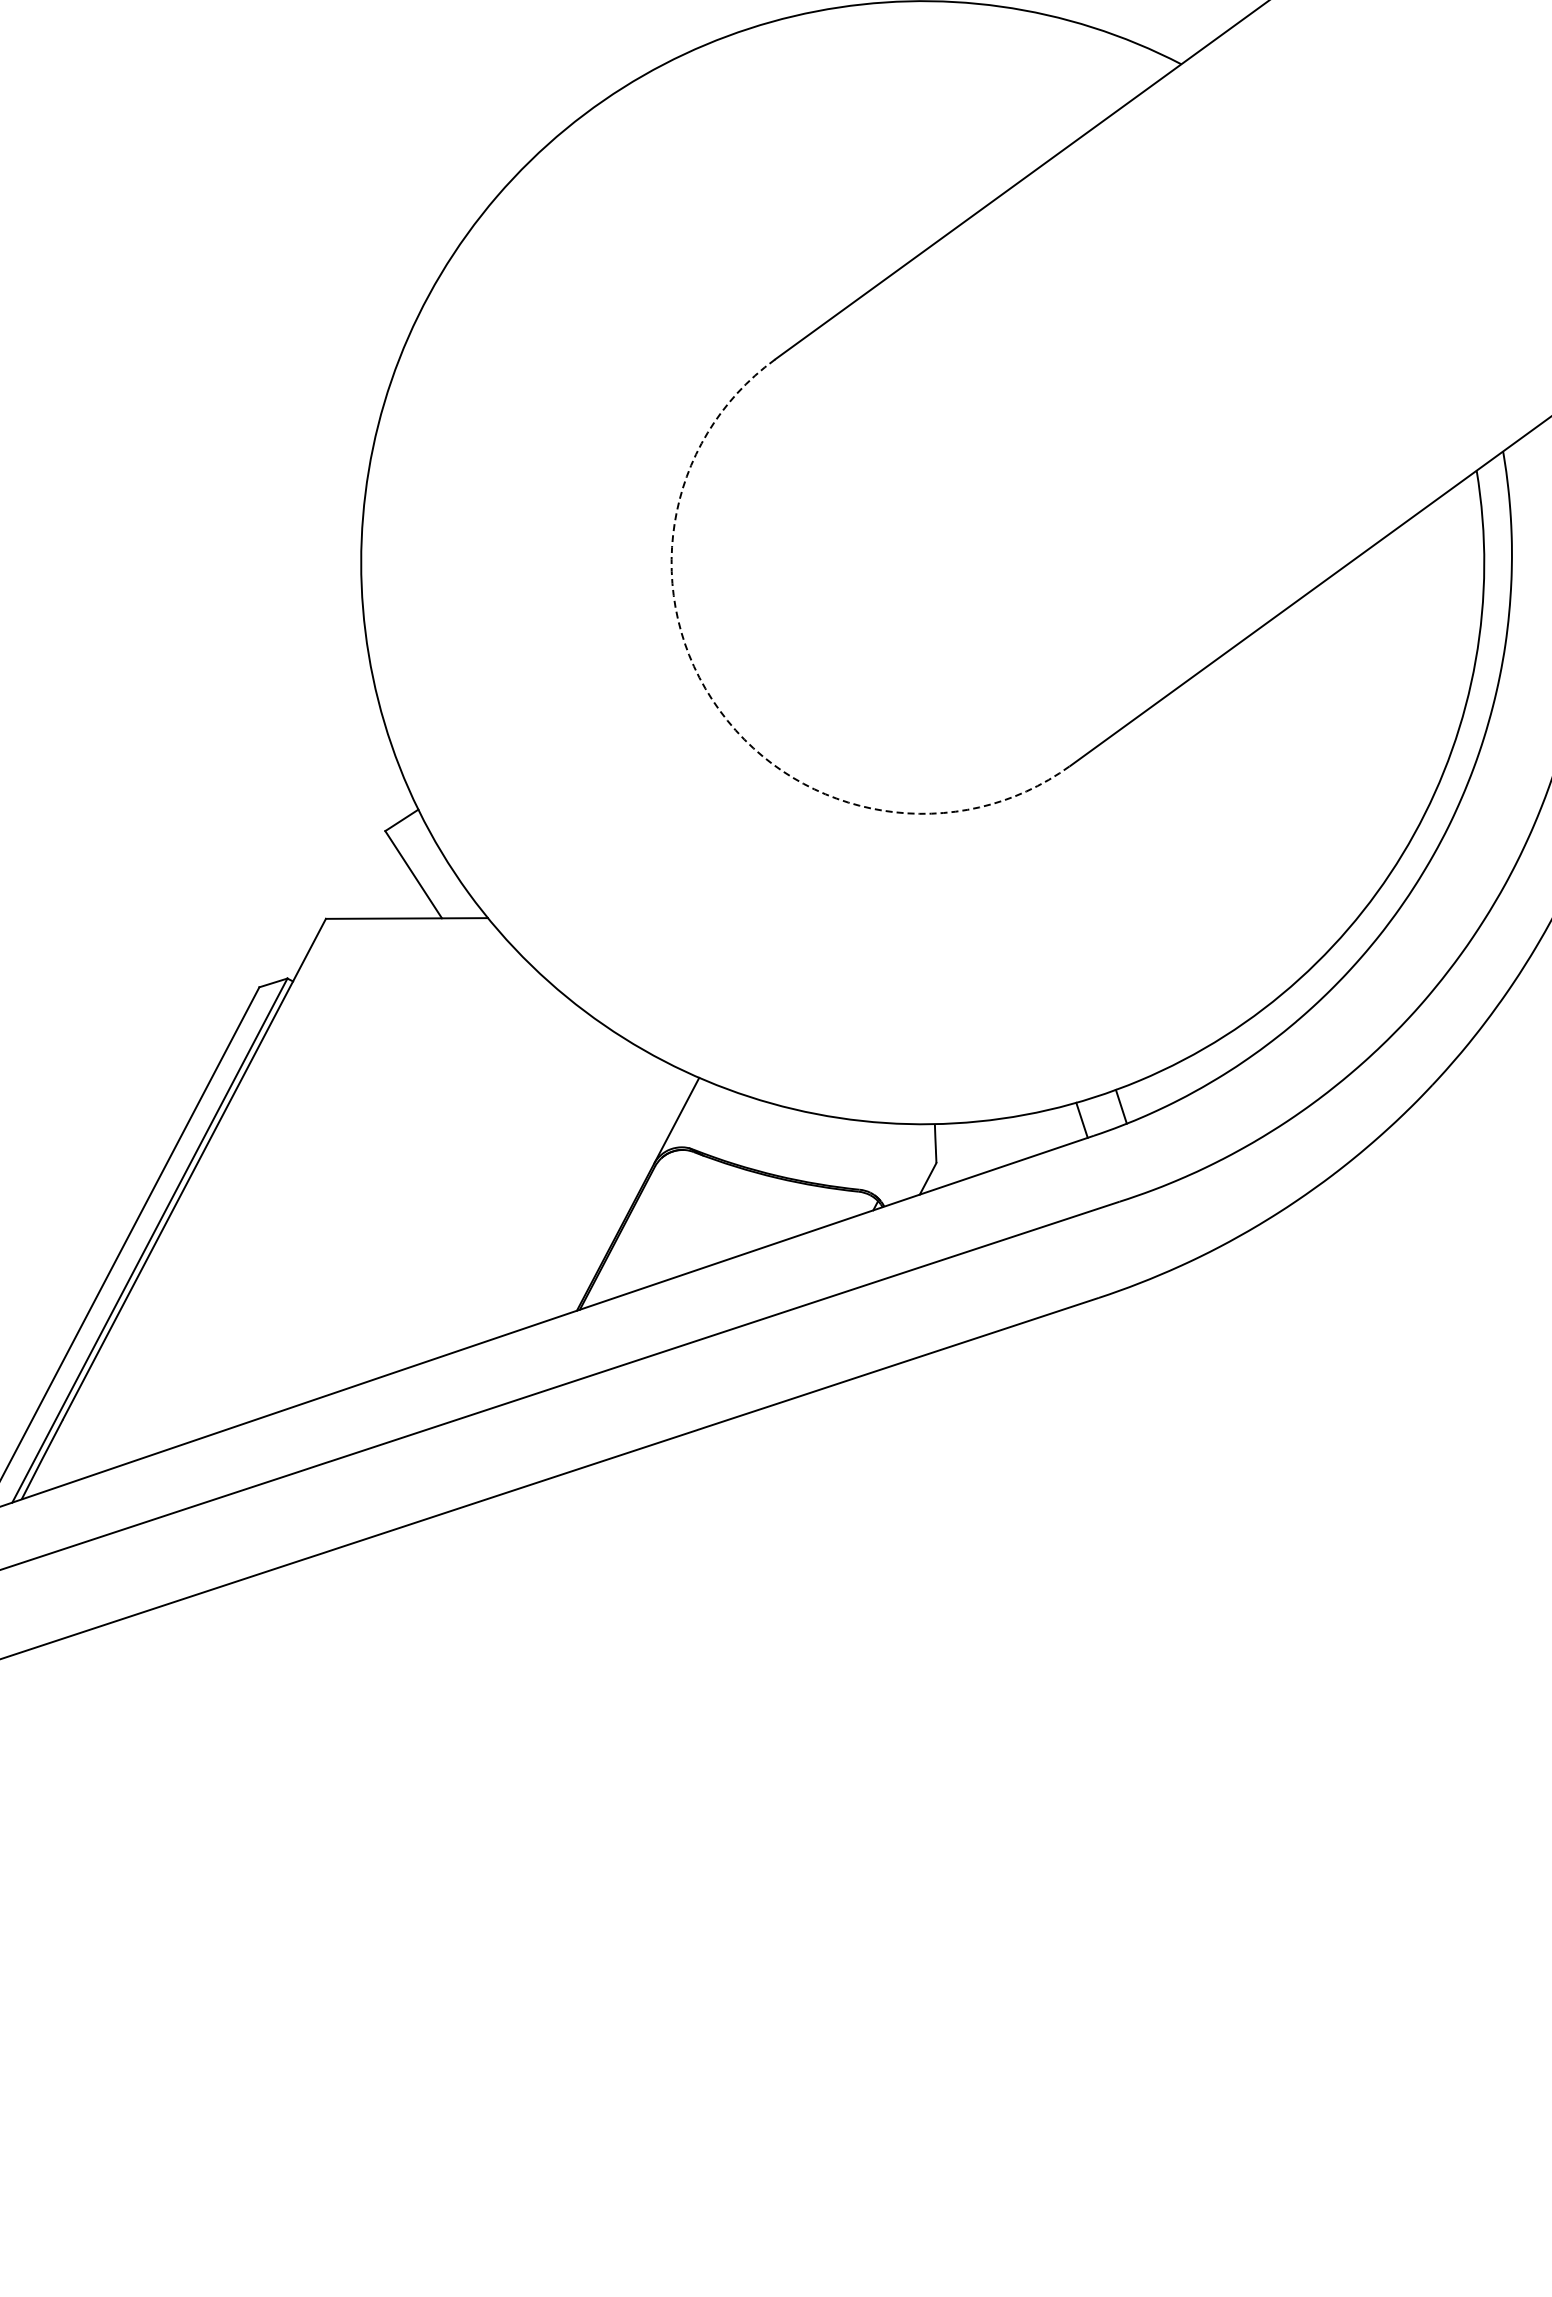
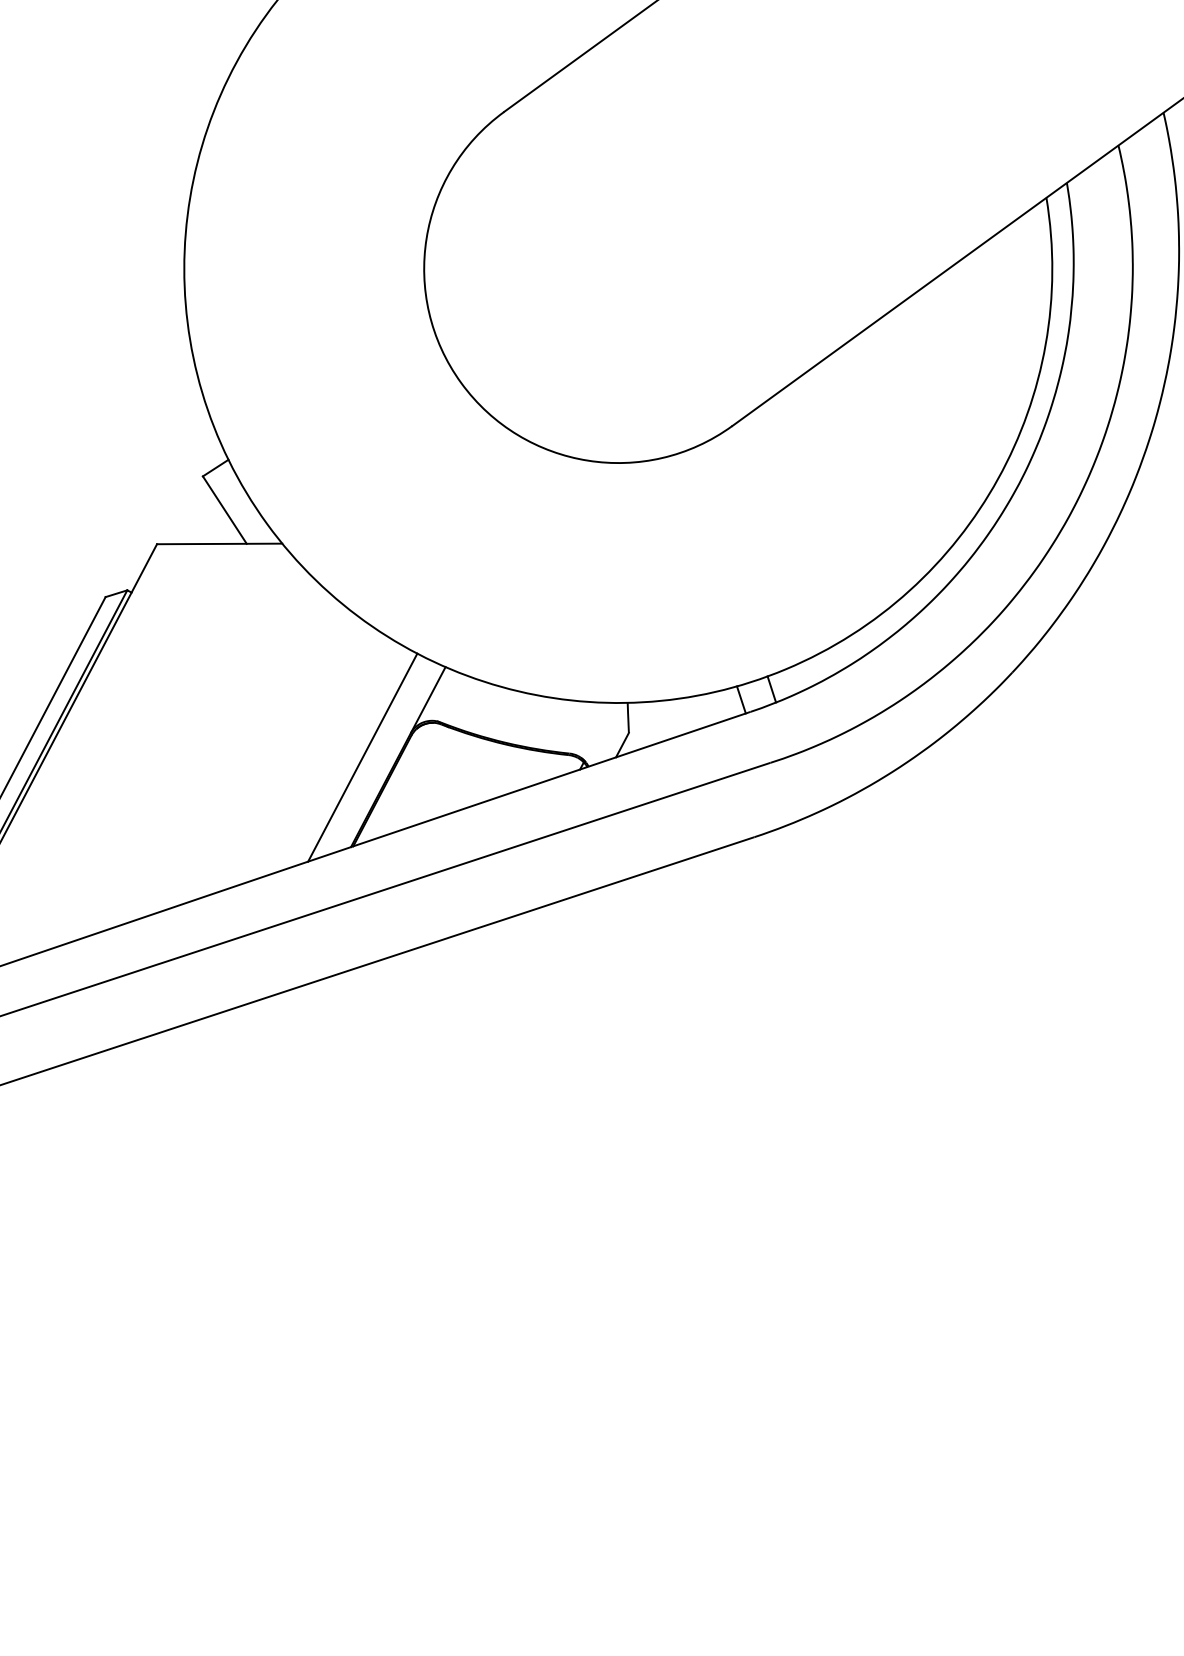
arc: (719, 710) -> (461, 383), dashed -> solid
line: (591, 1194) -> (362, 757), added

